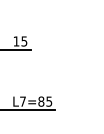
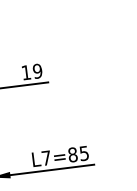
text: (24, 41) -> (37, 71), 15 -> 19

